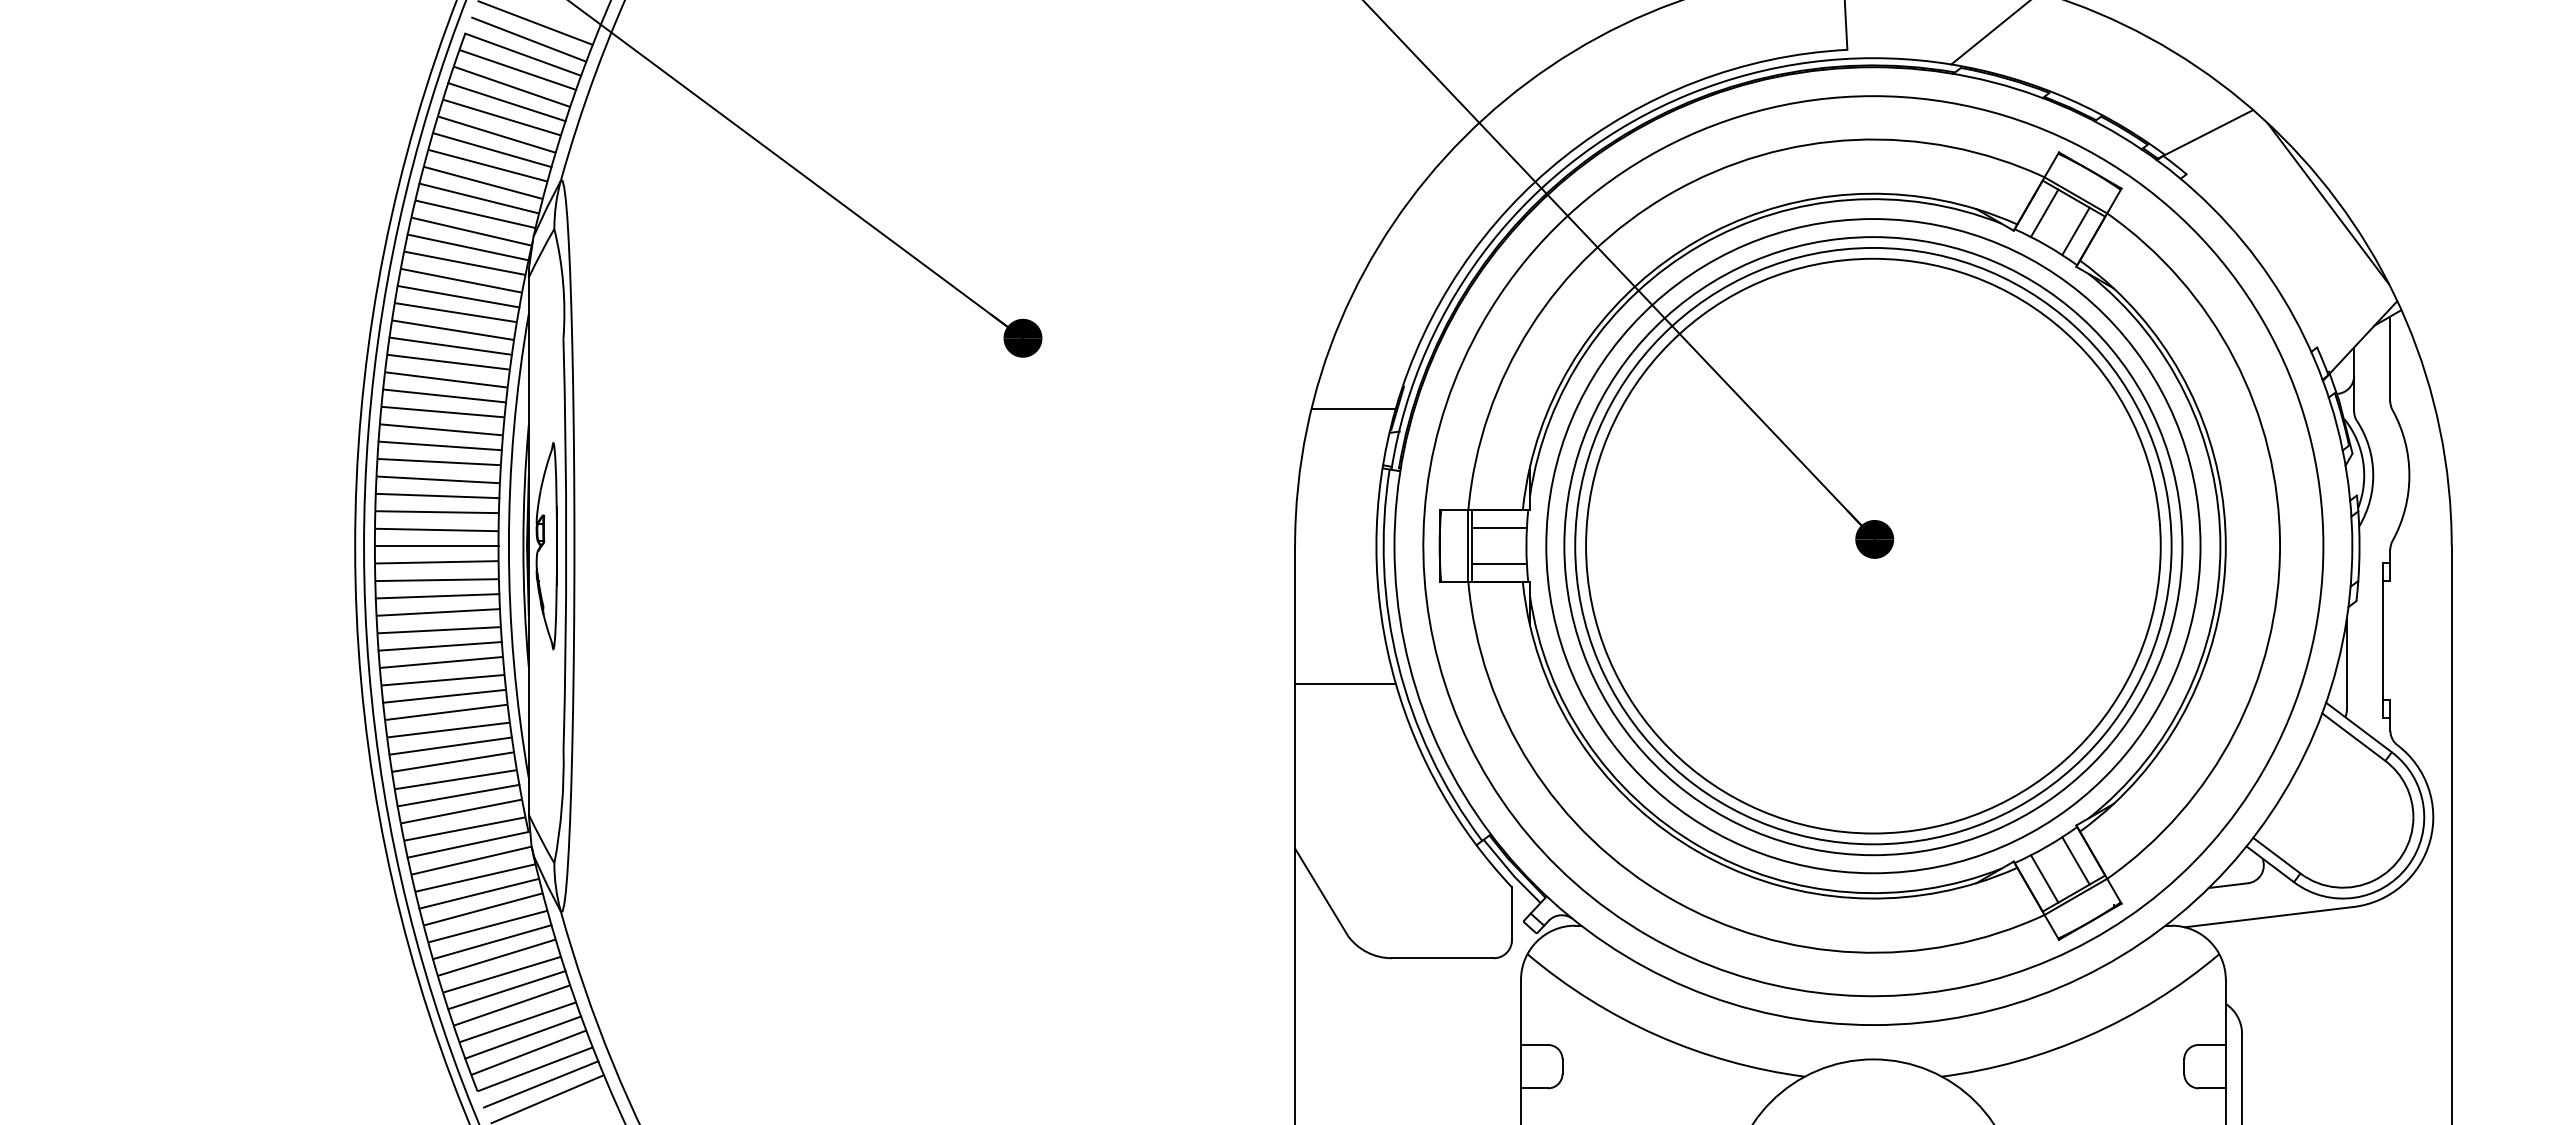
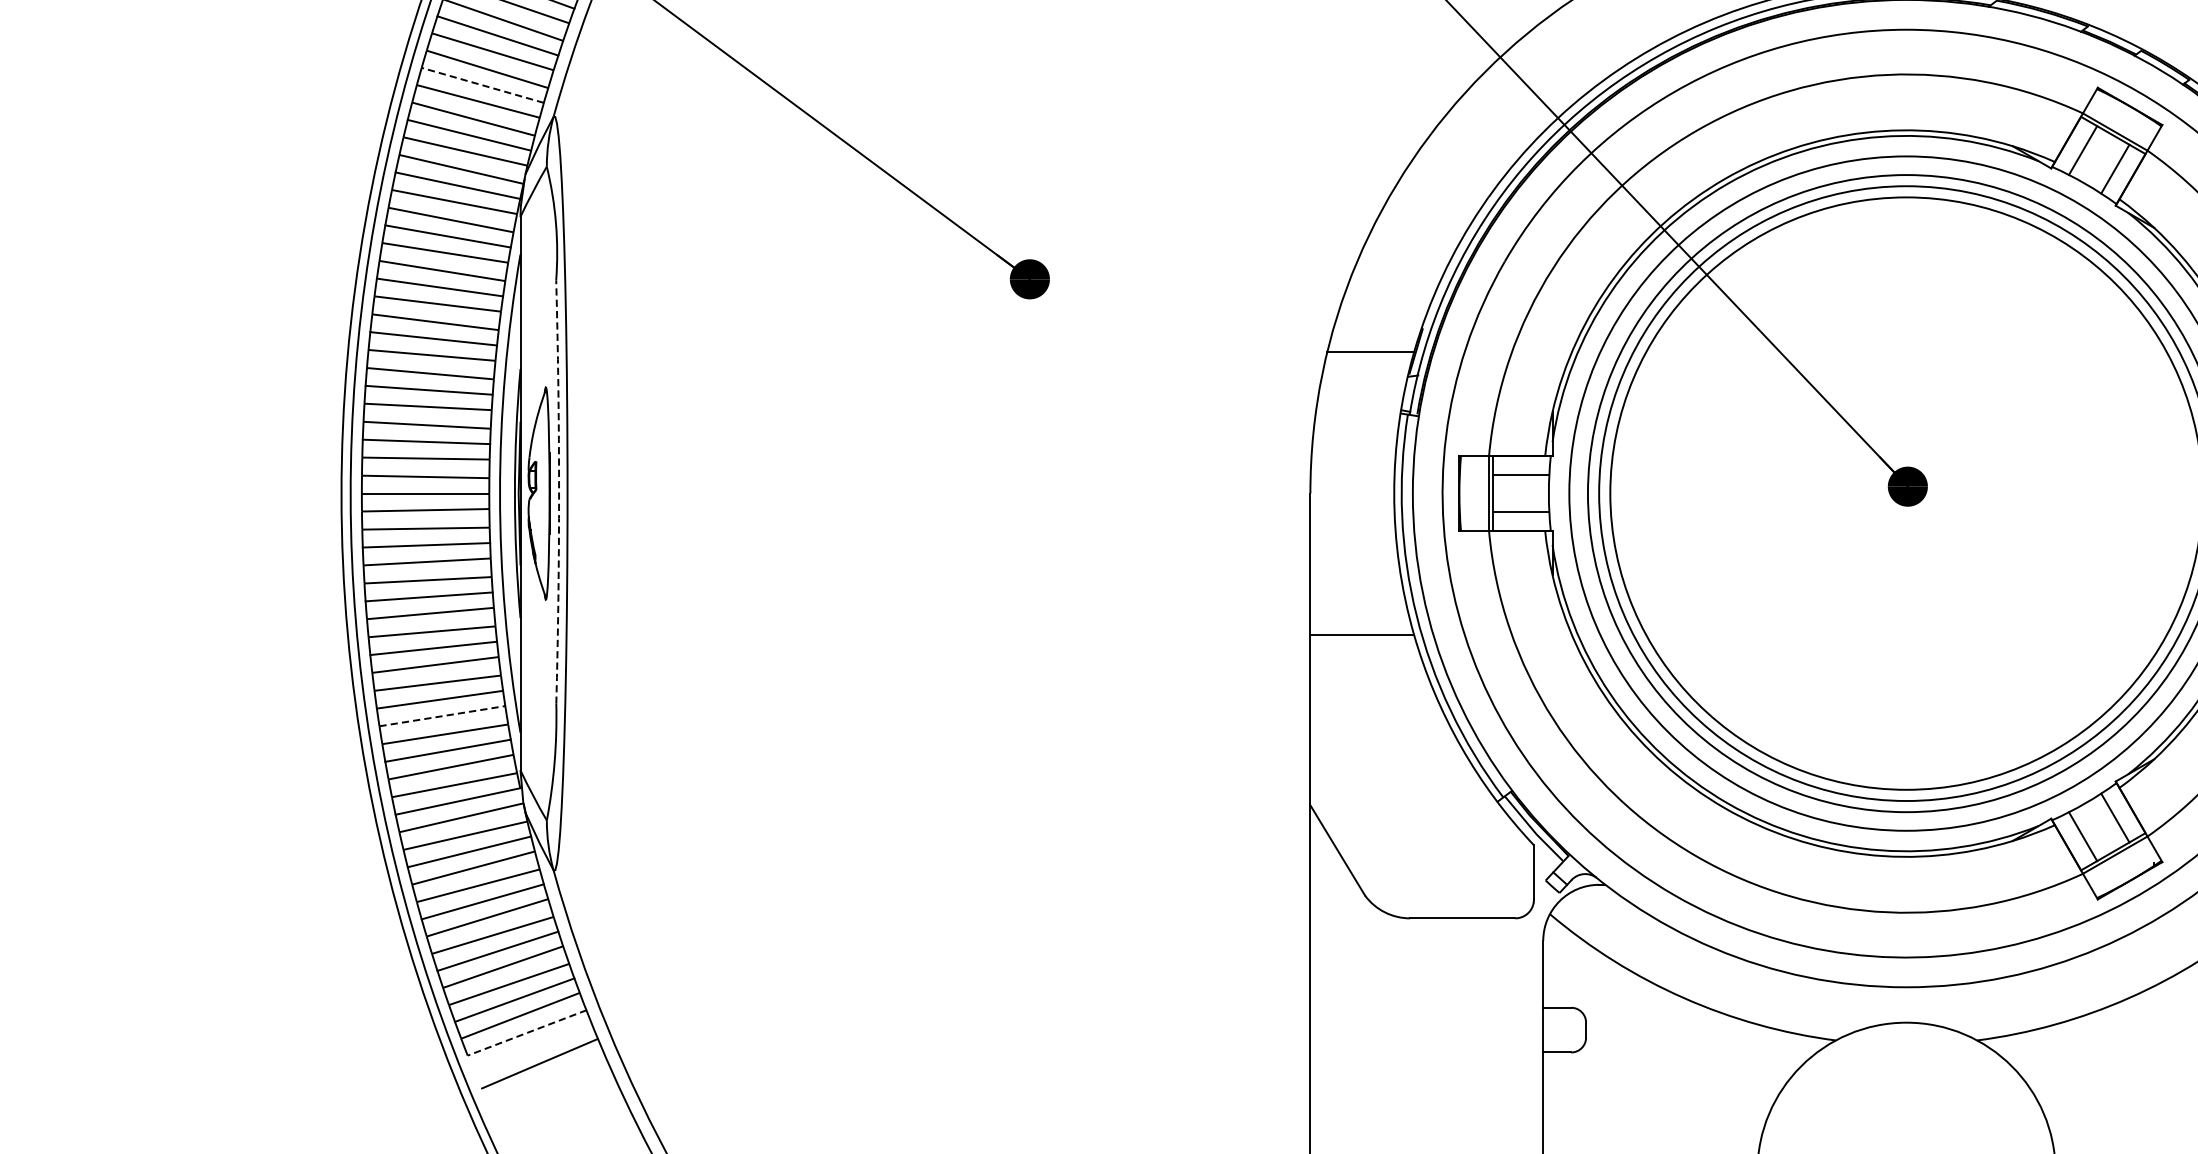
line: (492, 150) -> (483, 85), solid -> dashed
arc: (566, 544) -> (559, 491), solid -> dashed
line: (453, 762) -> (442, 716), solid -> dashed
line: (535, 1069) -> (527, 1033), solid -> dashed
line: (541, 1084) -> (533, 1048), removed

